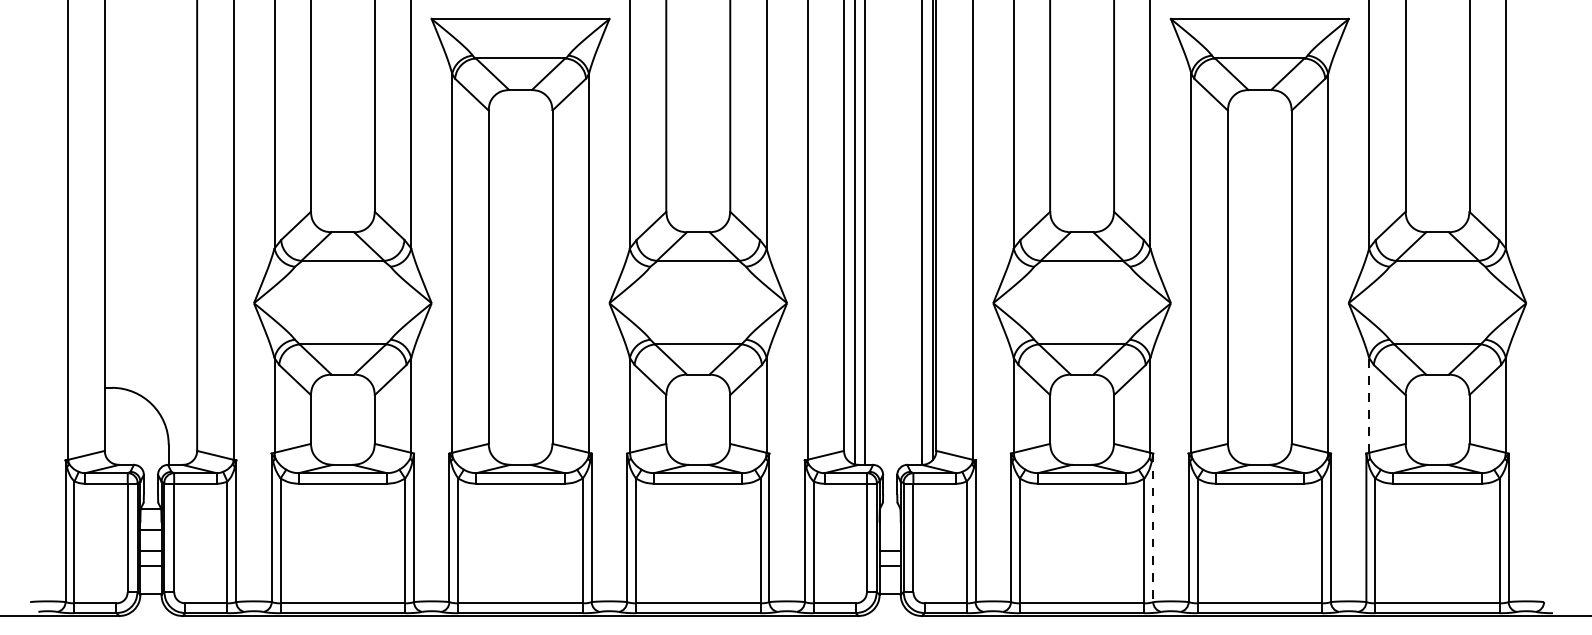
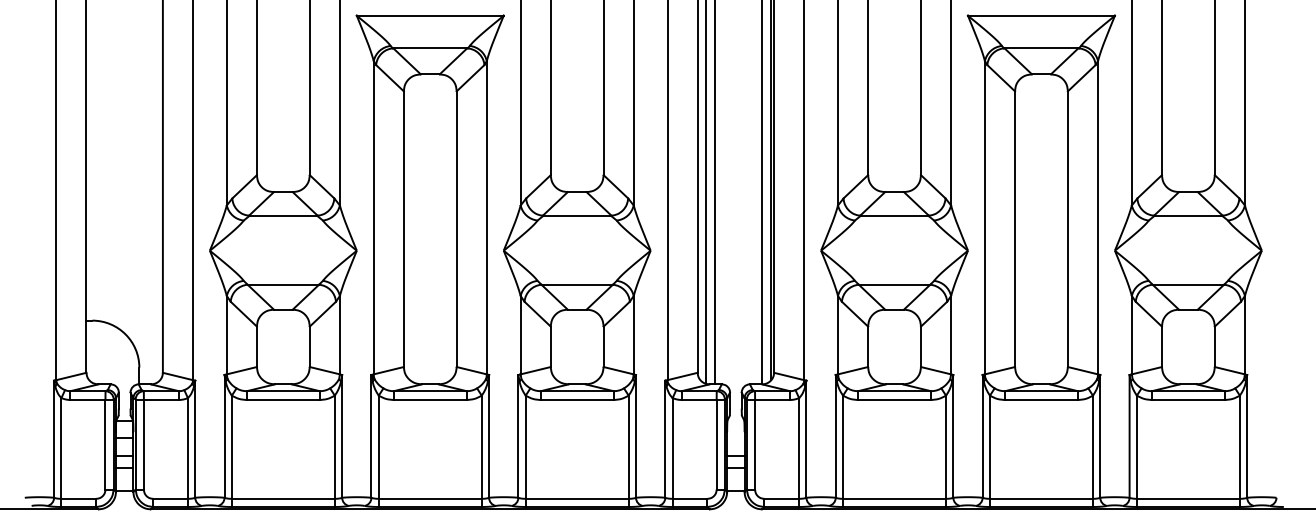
line: (1368, 404) -> (1131, 334), dashed -> solid
line: (1153, 527) -> (953, 436), dashed -> solid

